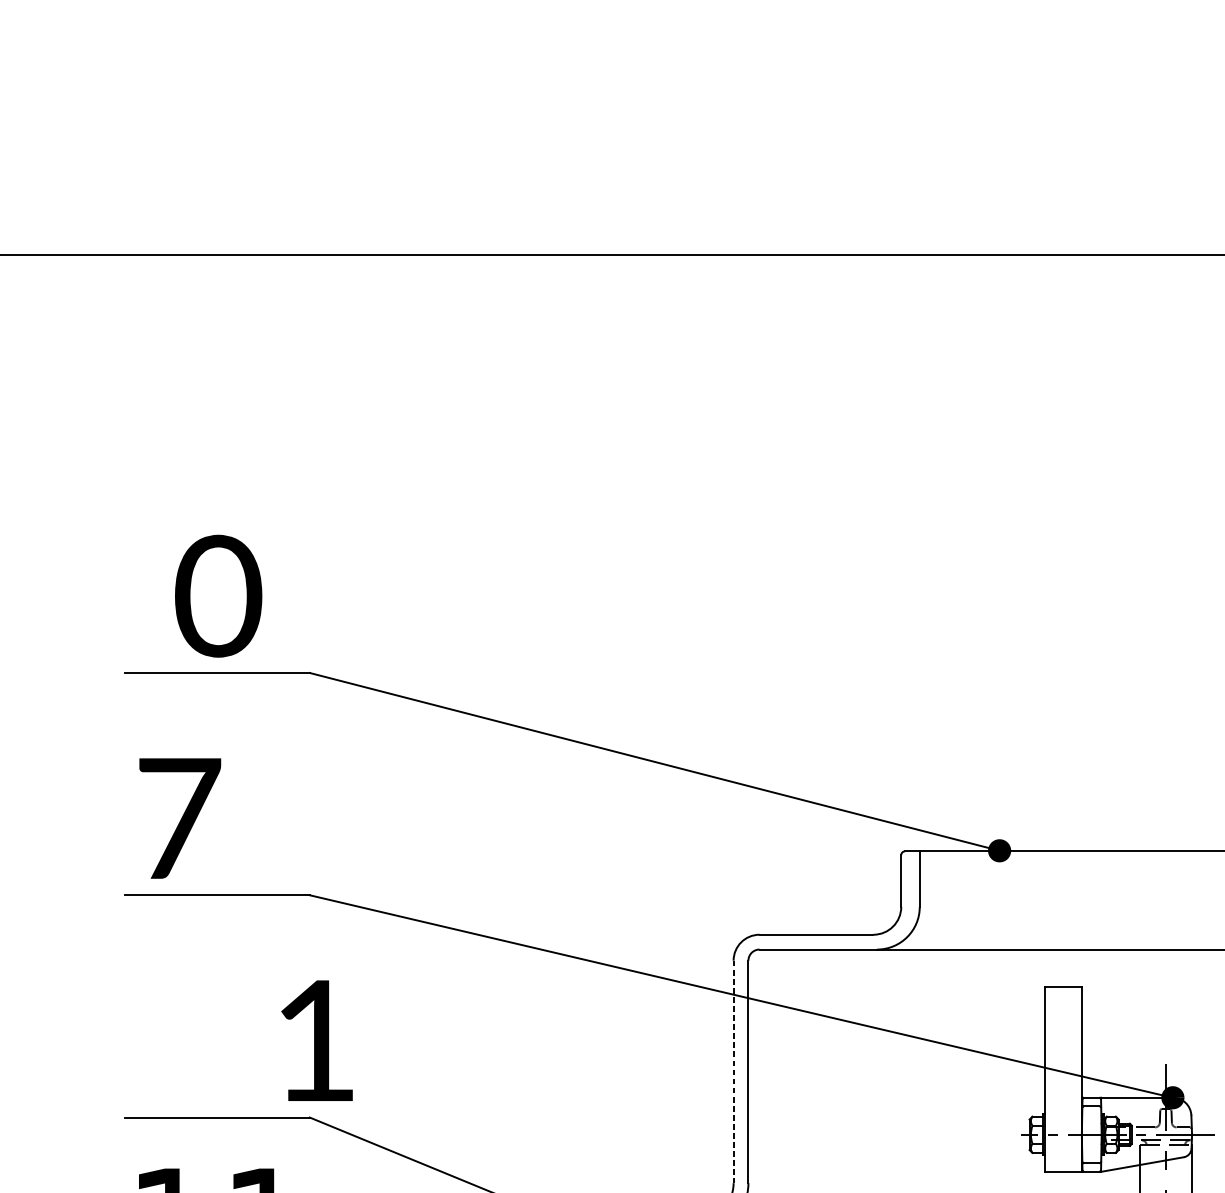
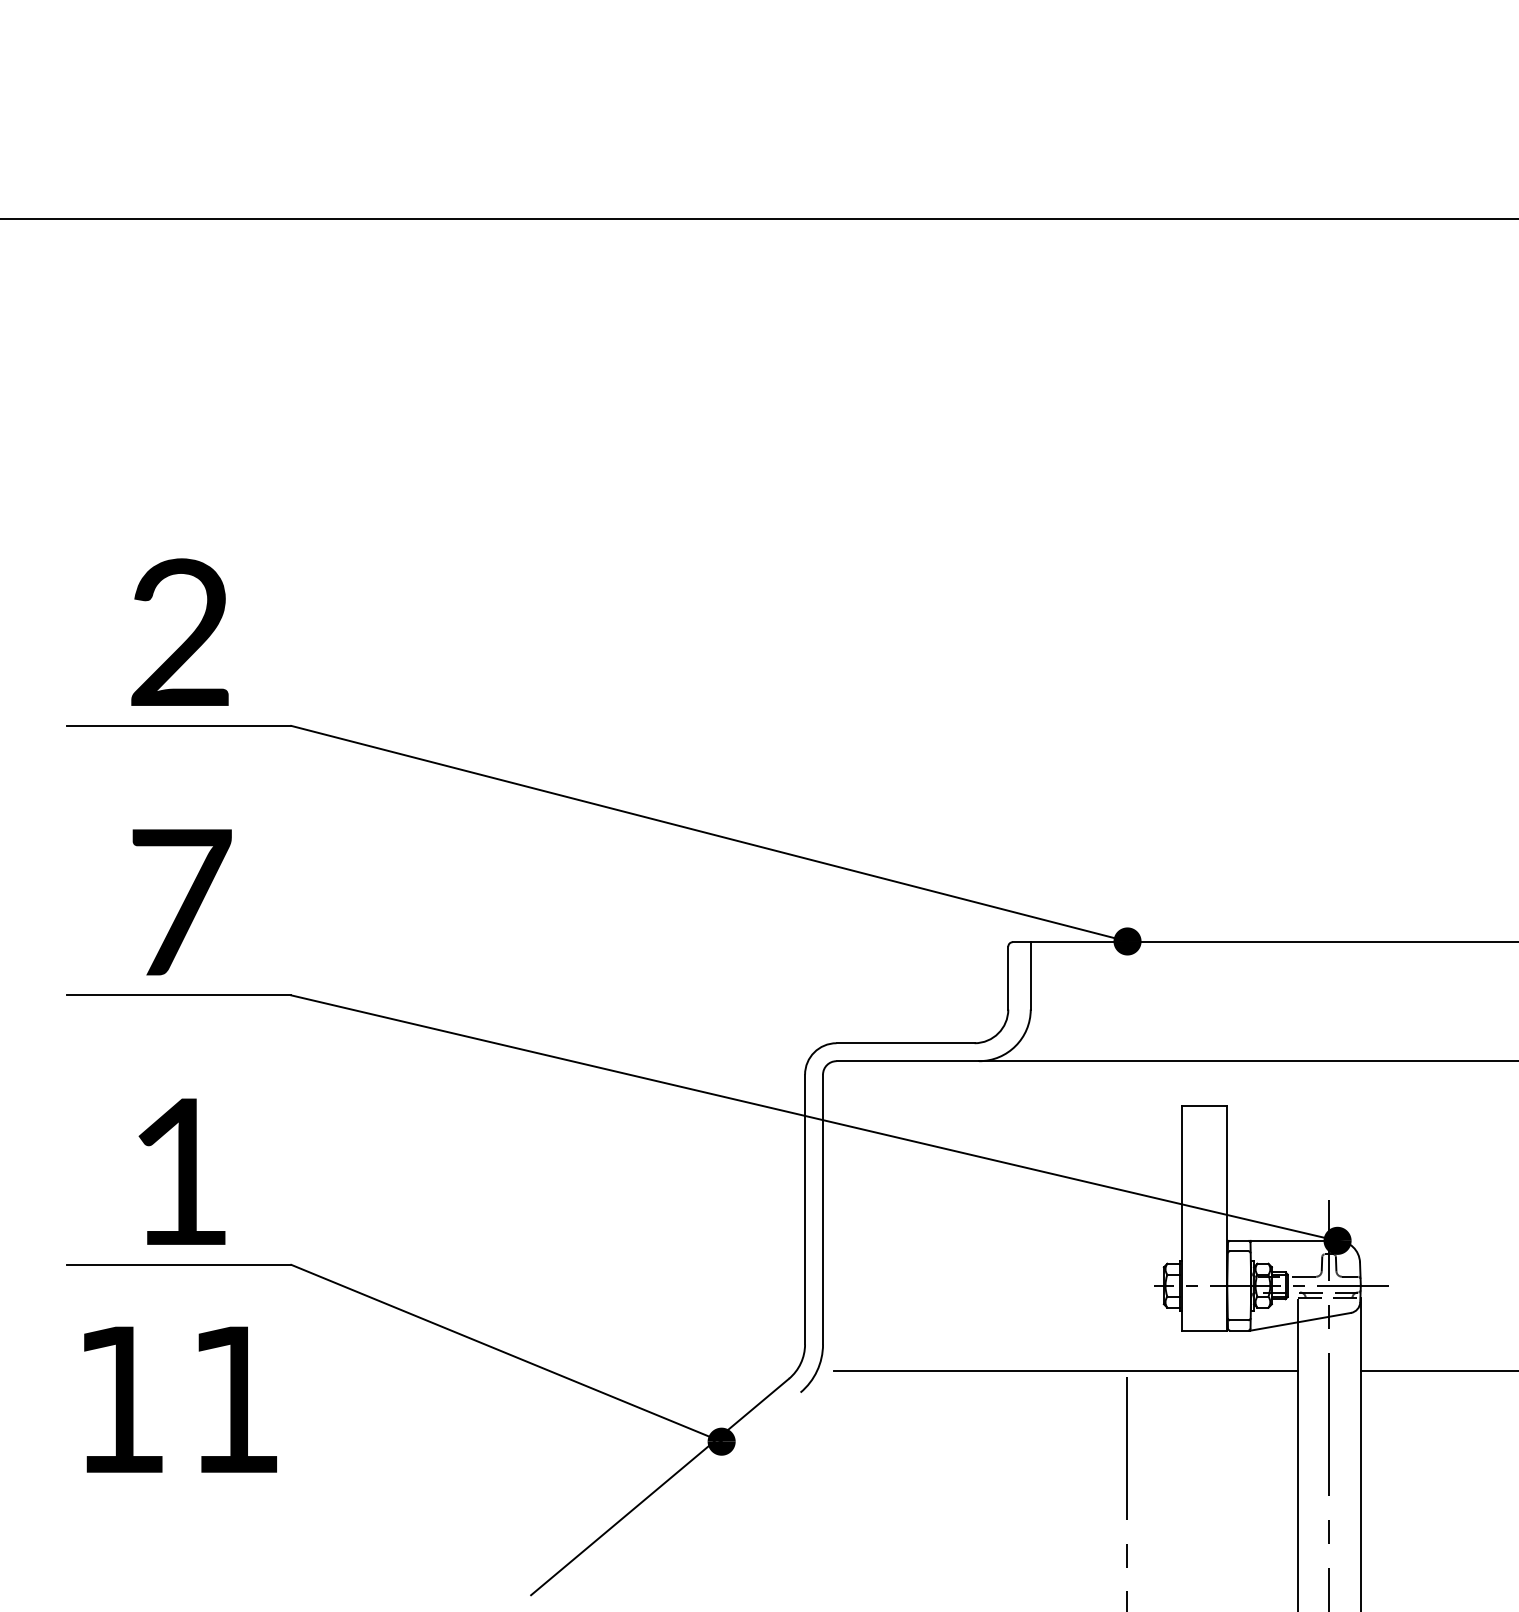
text: (218, 595) -> (180, 632), 0 -> 2
text: (179, 818) -> (181, 902), moved
text: (316, 1040) -> (181, 1171), moved
line: (733, 1071) -> (805, 1209), dashed -> solid

